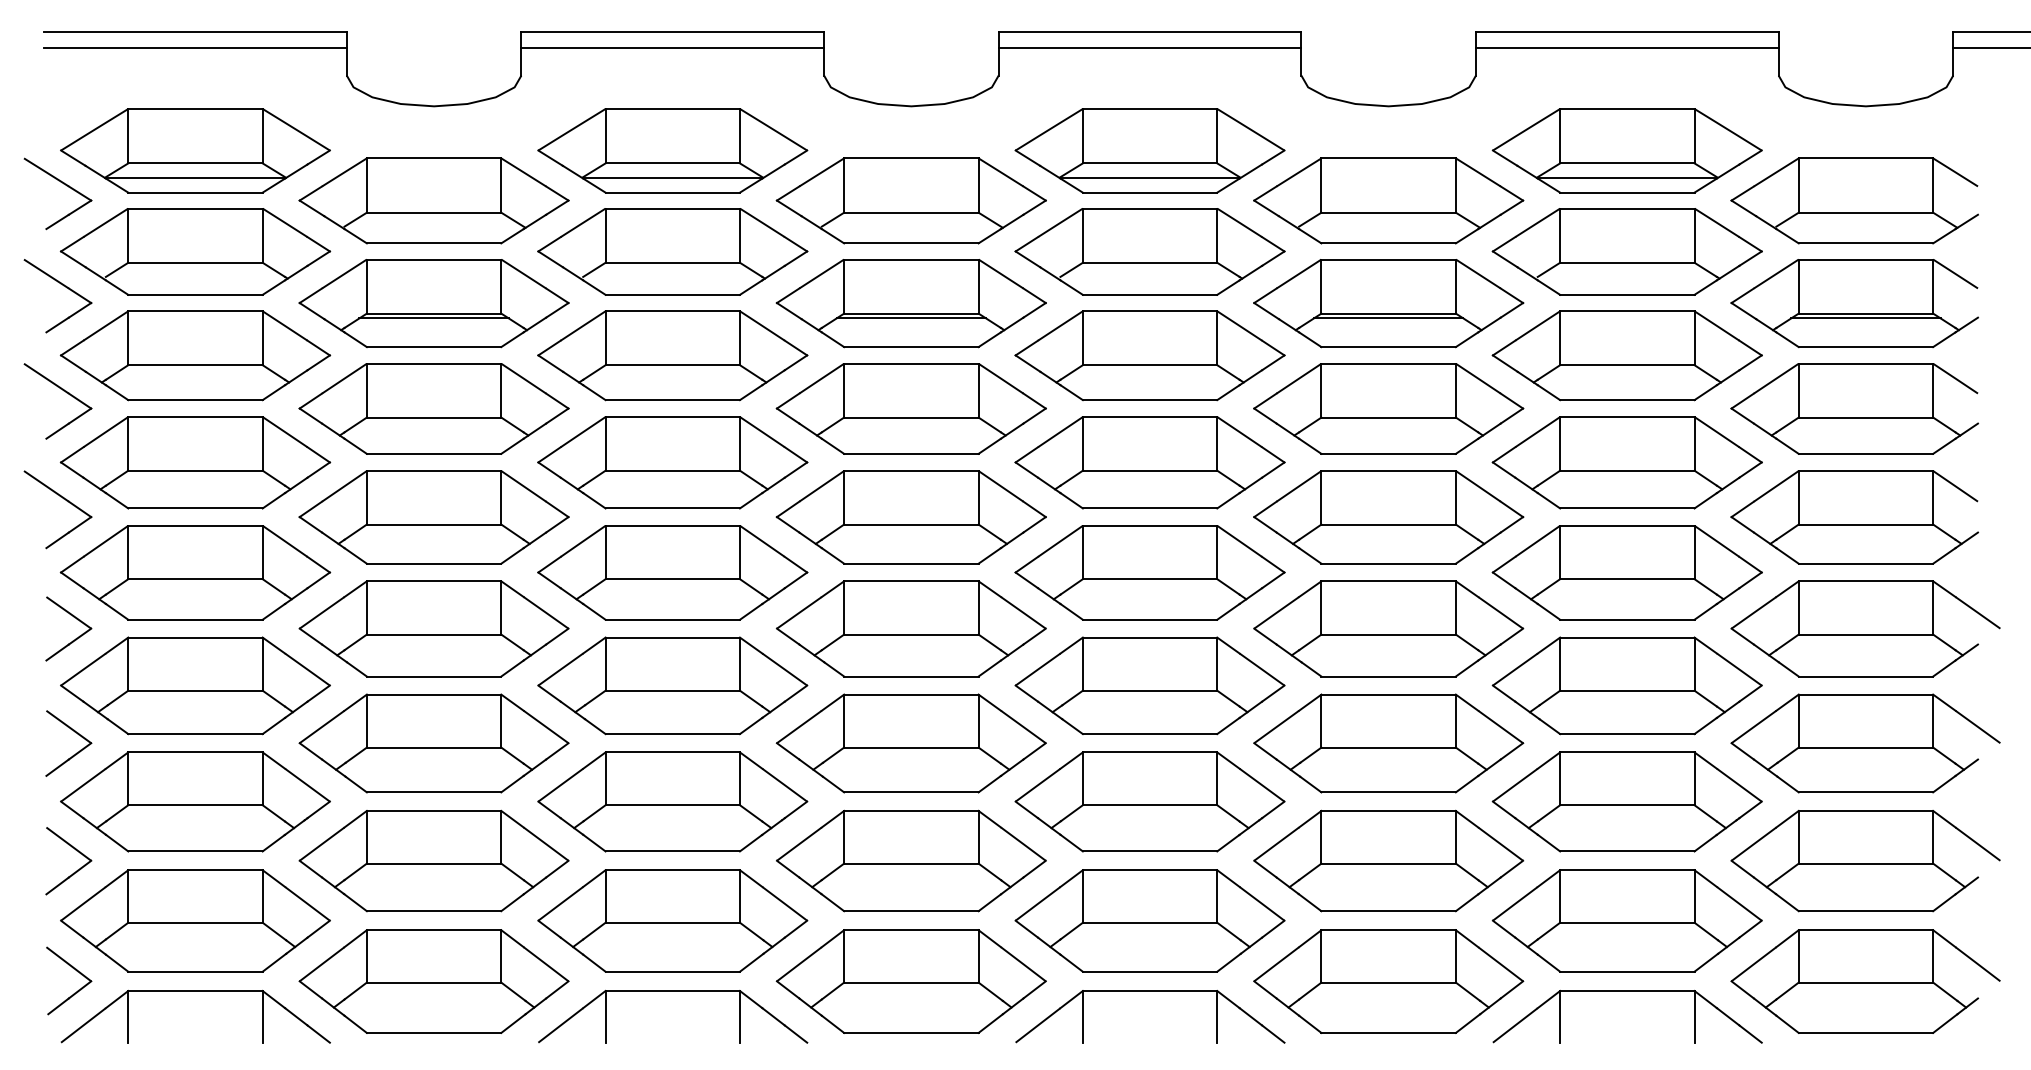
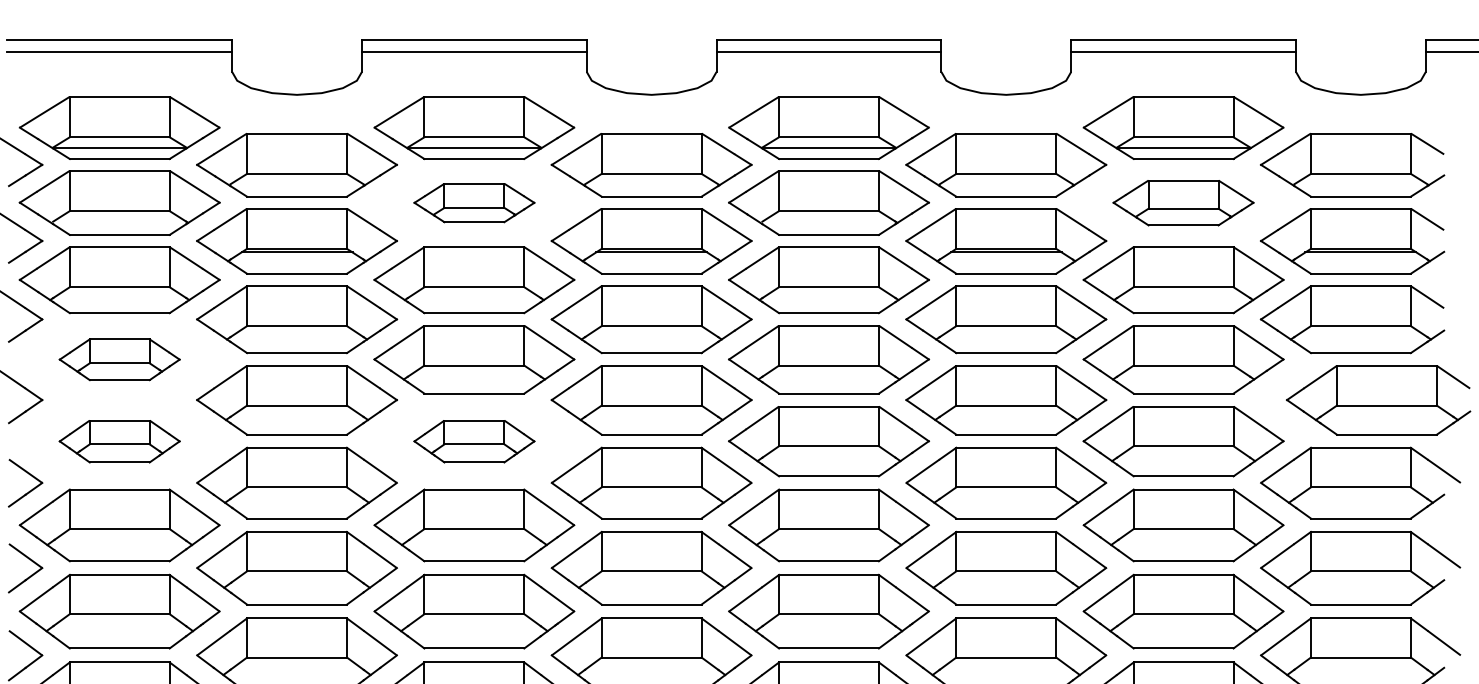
part: (672, 251) -> (474, 202), size x0.6
part: (1626, 251) -> (1182, 202), size x0.7
part: (195, 462) -> (119, 359), size x0.6
part: (1854, 517) -> (1378, 400), moved
part: (195, 572) -> (119, 441), size x0.6
part: (672, 572) -> (474, 441), size x0.6

